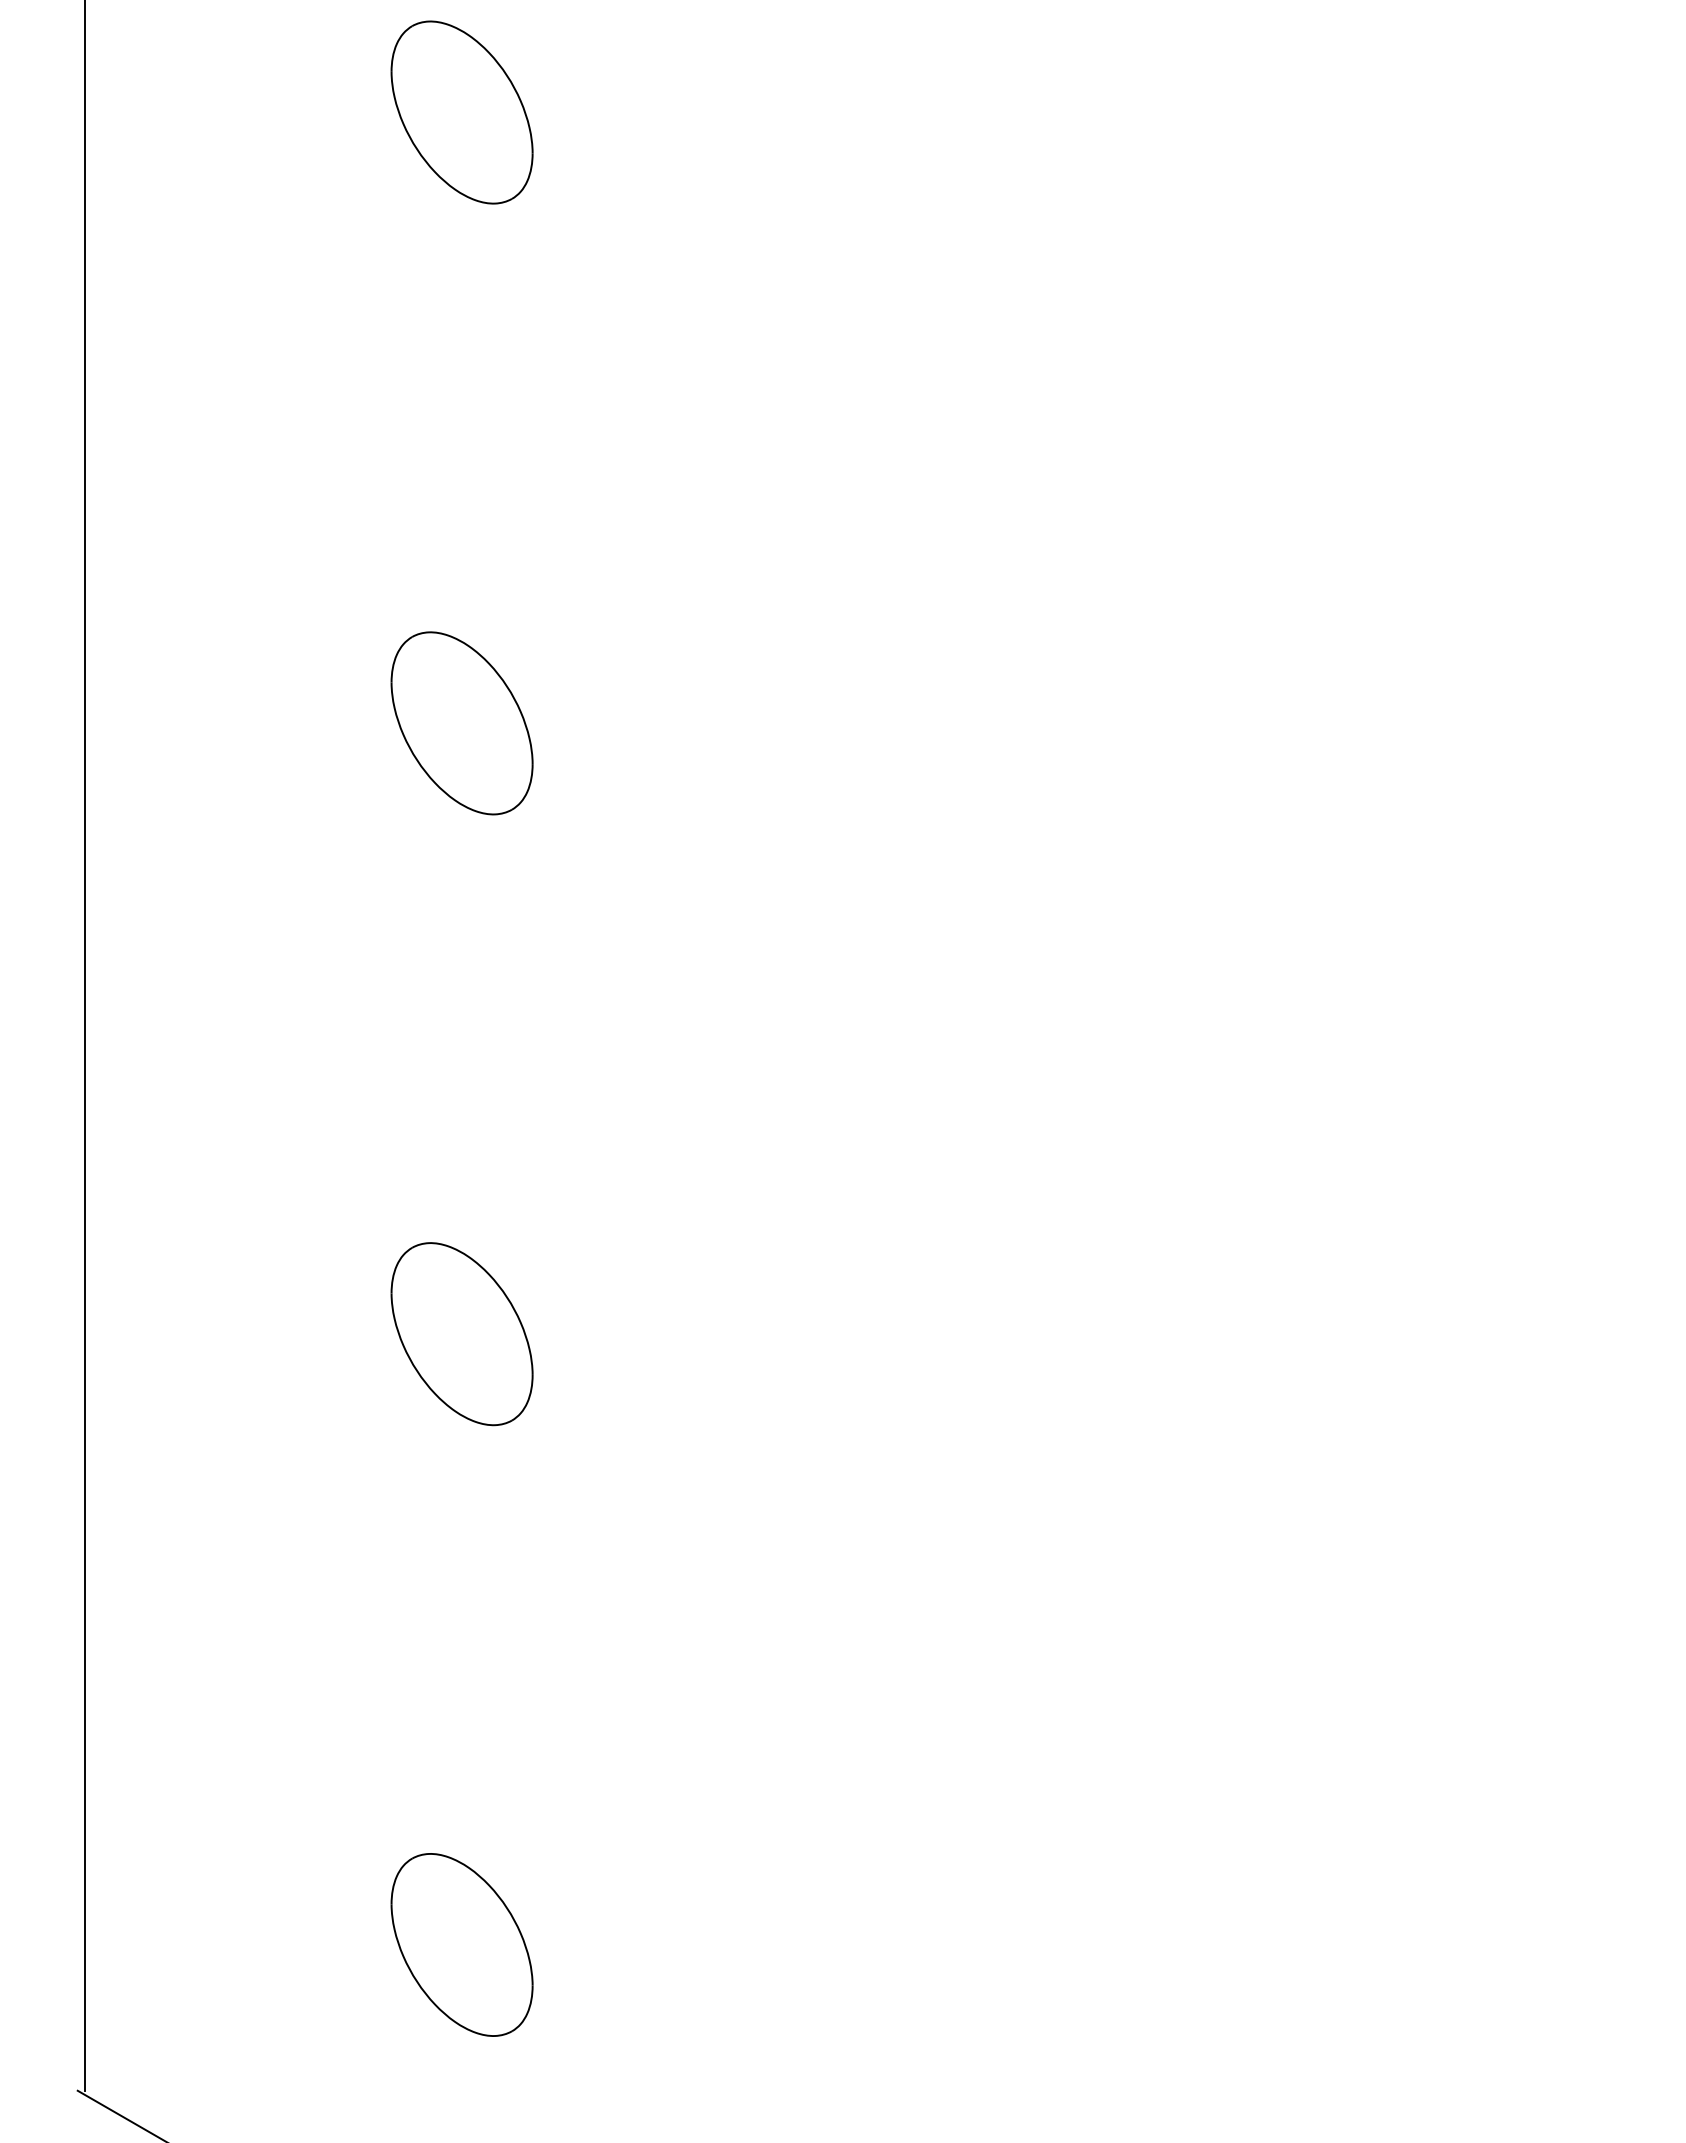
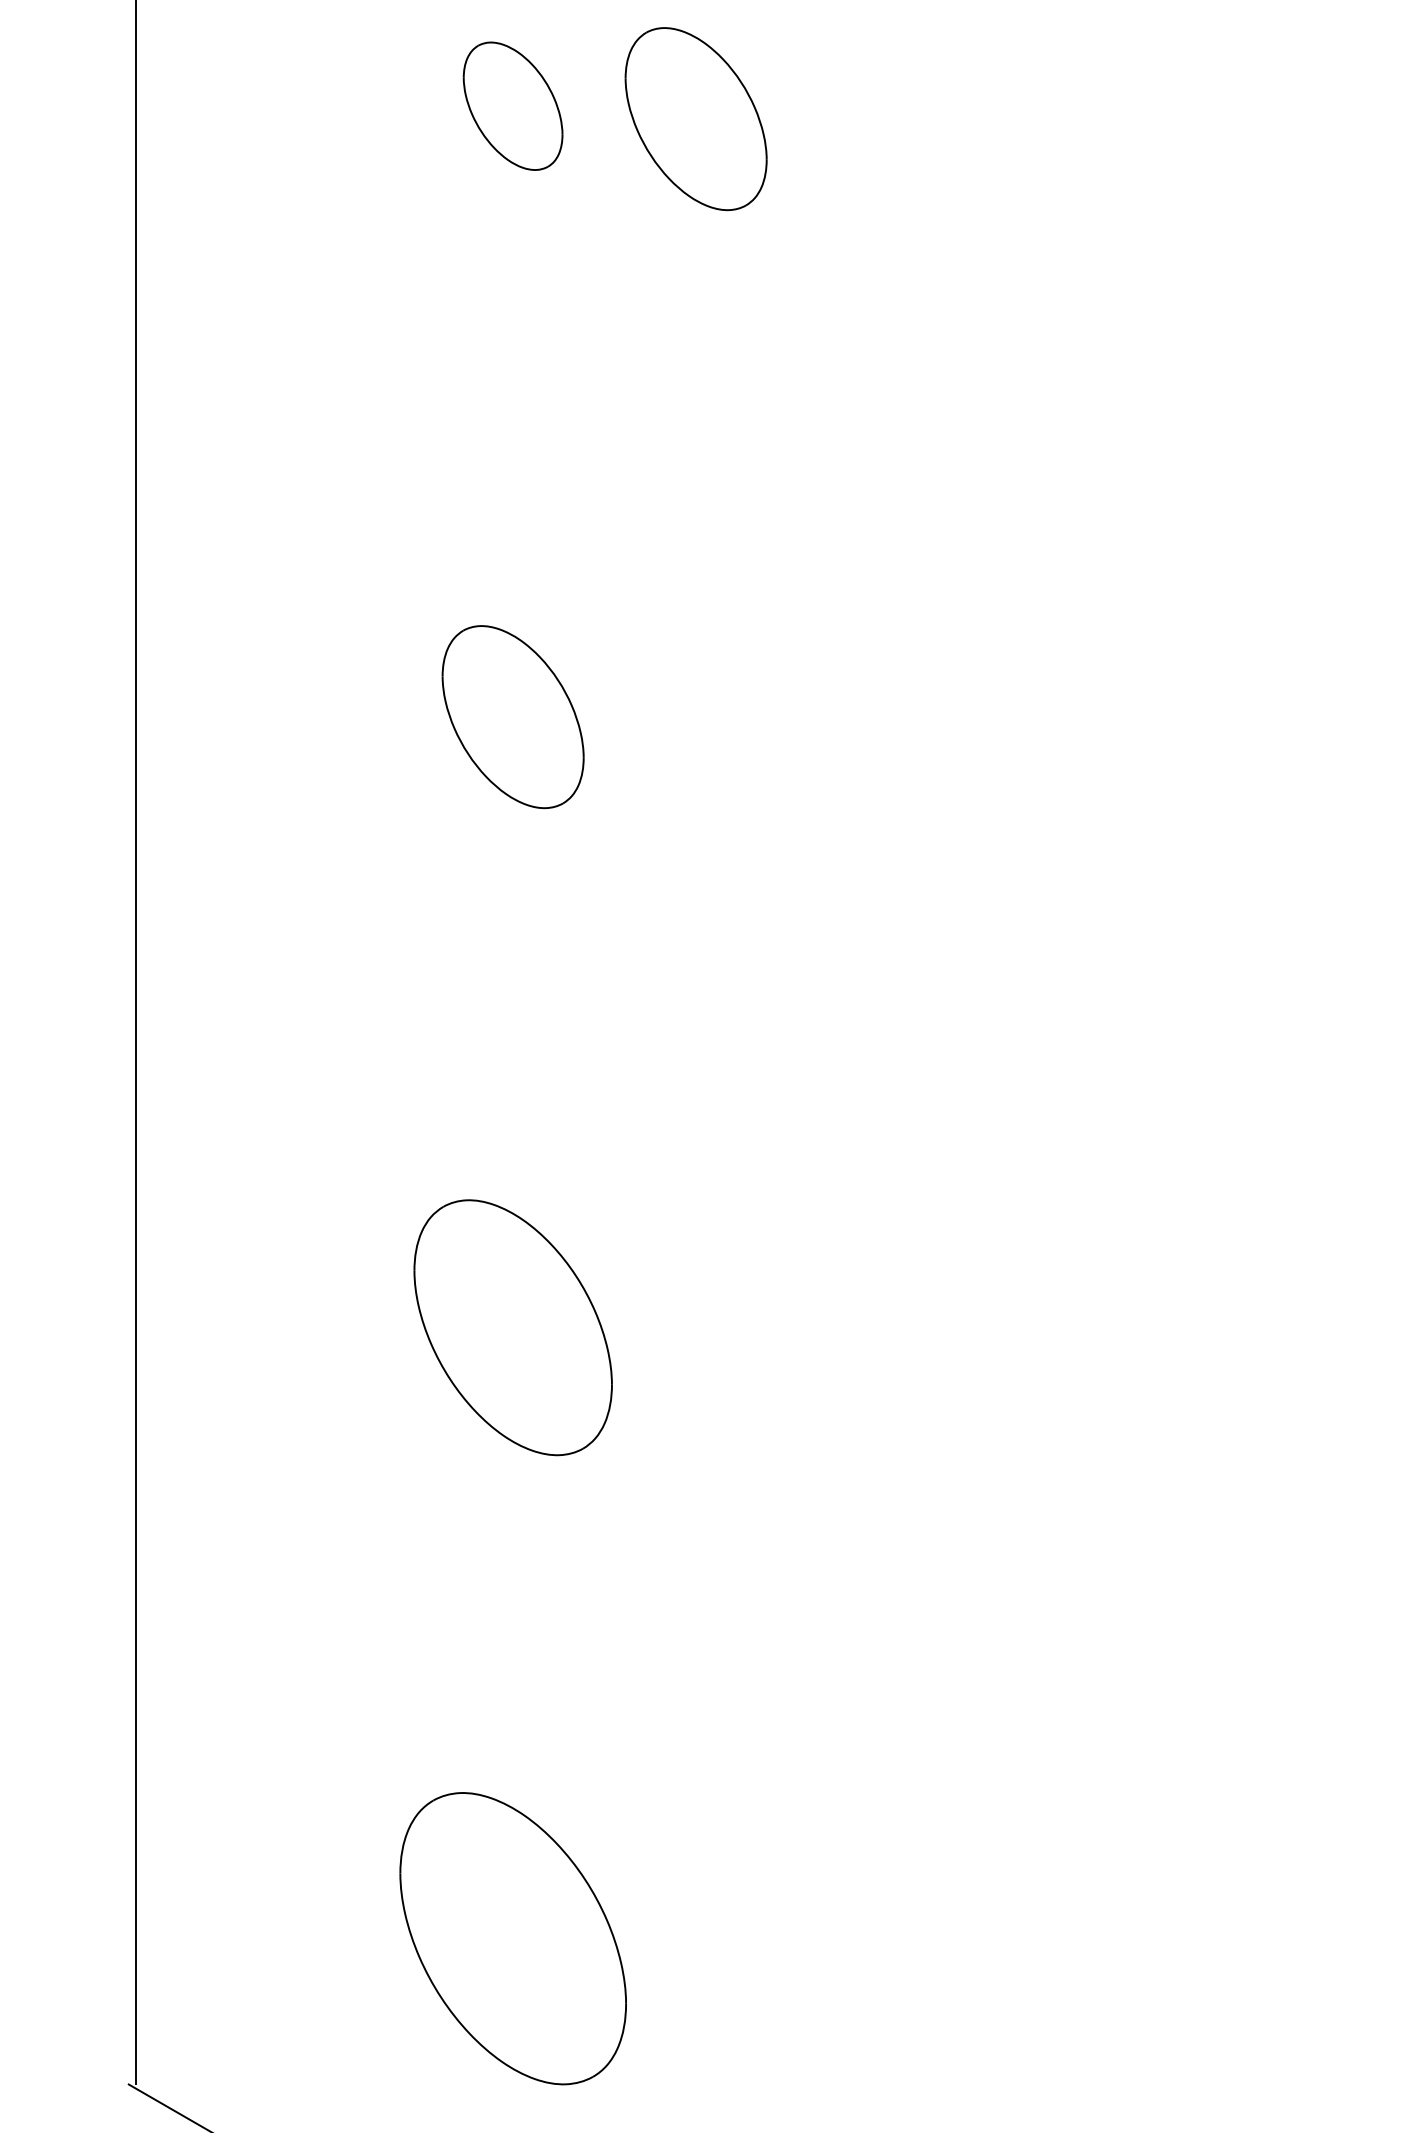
part: (461, 112) -> (512, 106), size x0.7
part: (644, 125) -> (695, 119), added
part: (461, 1334) -> (512, 1328), size x1.4
part: (461, 1944) -> (512, 1938), size x1.6

